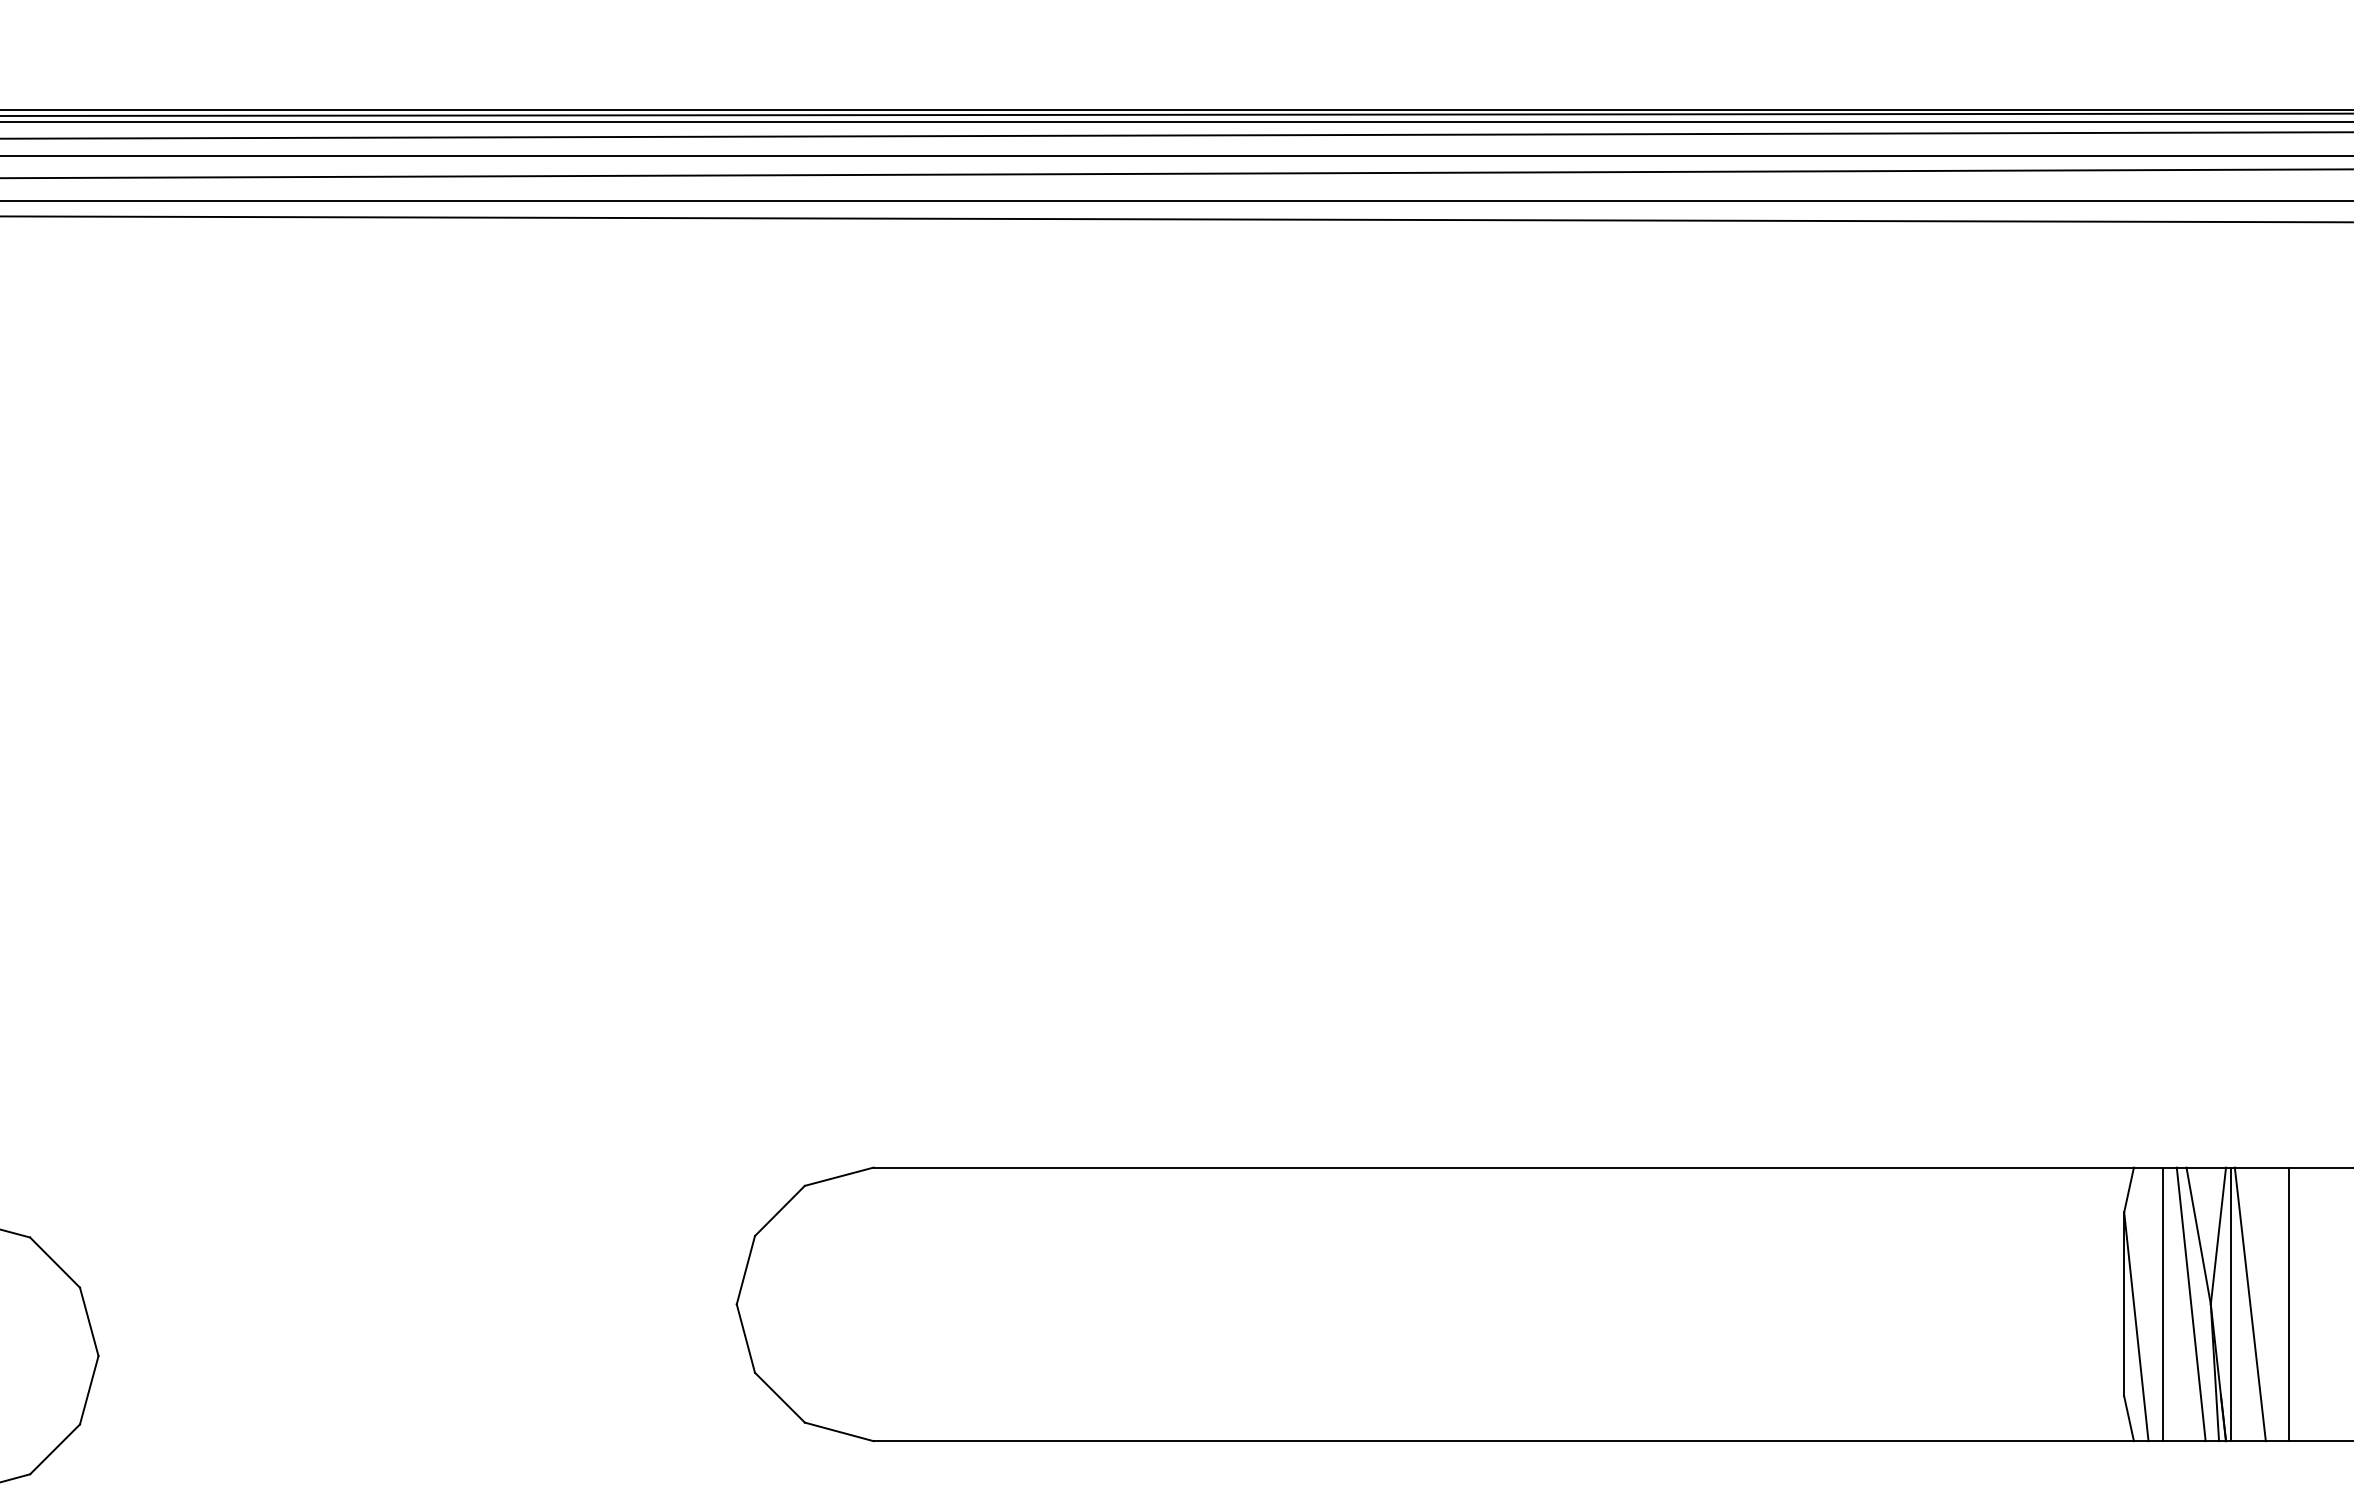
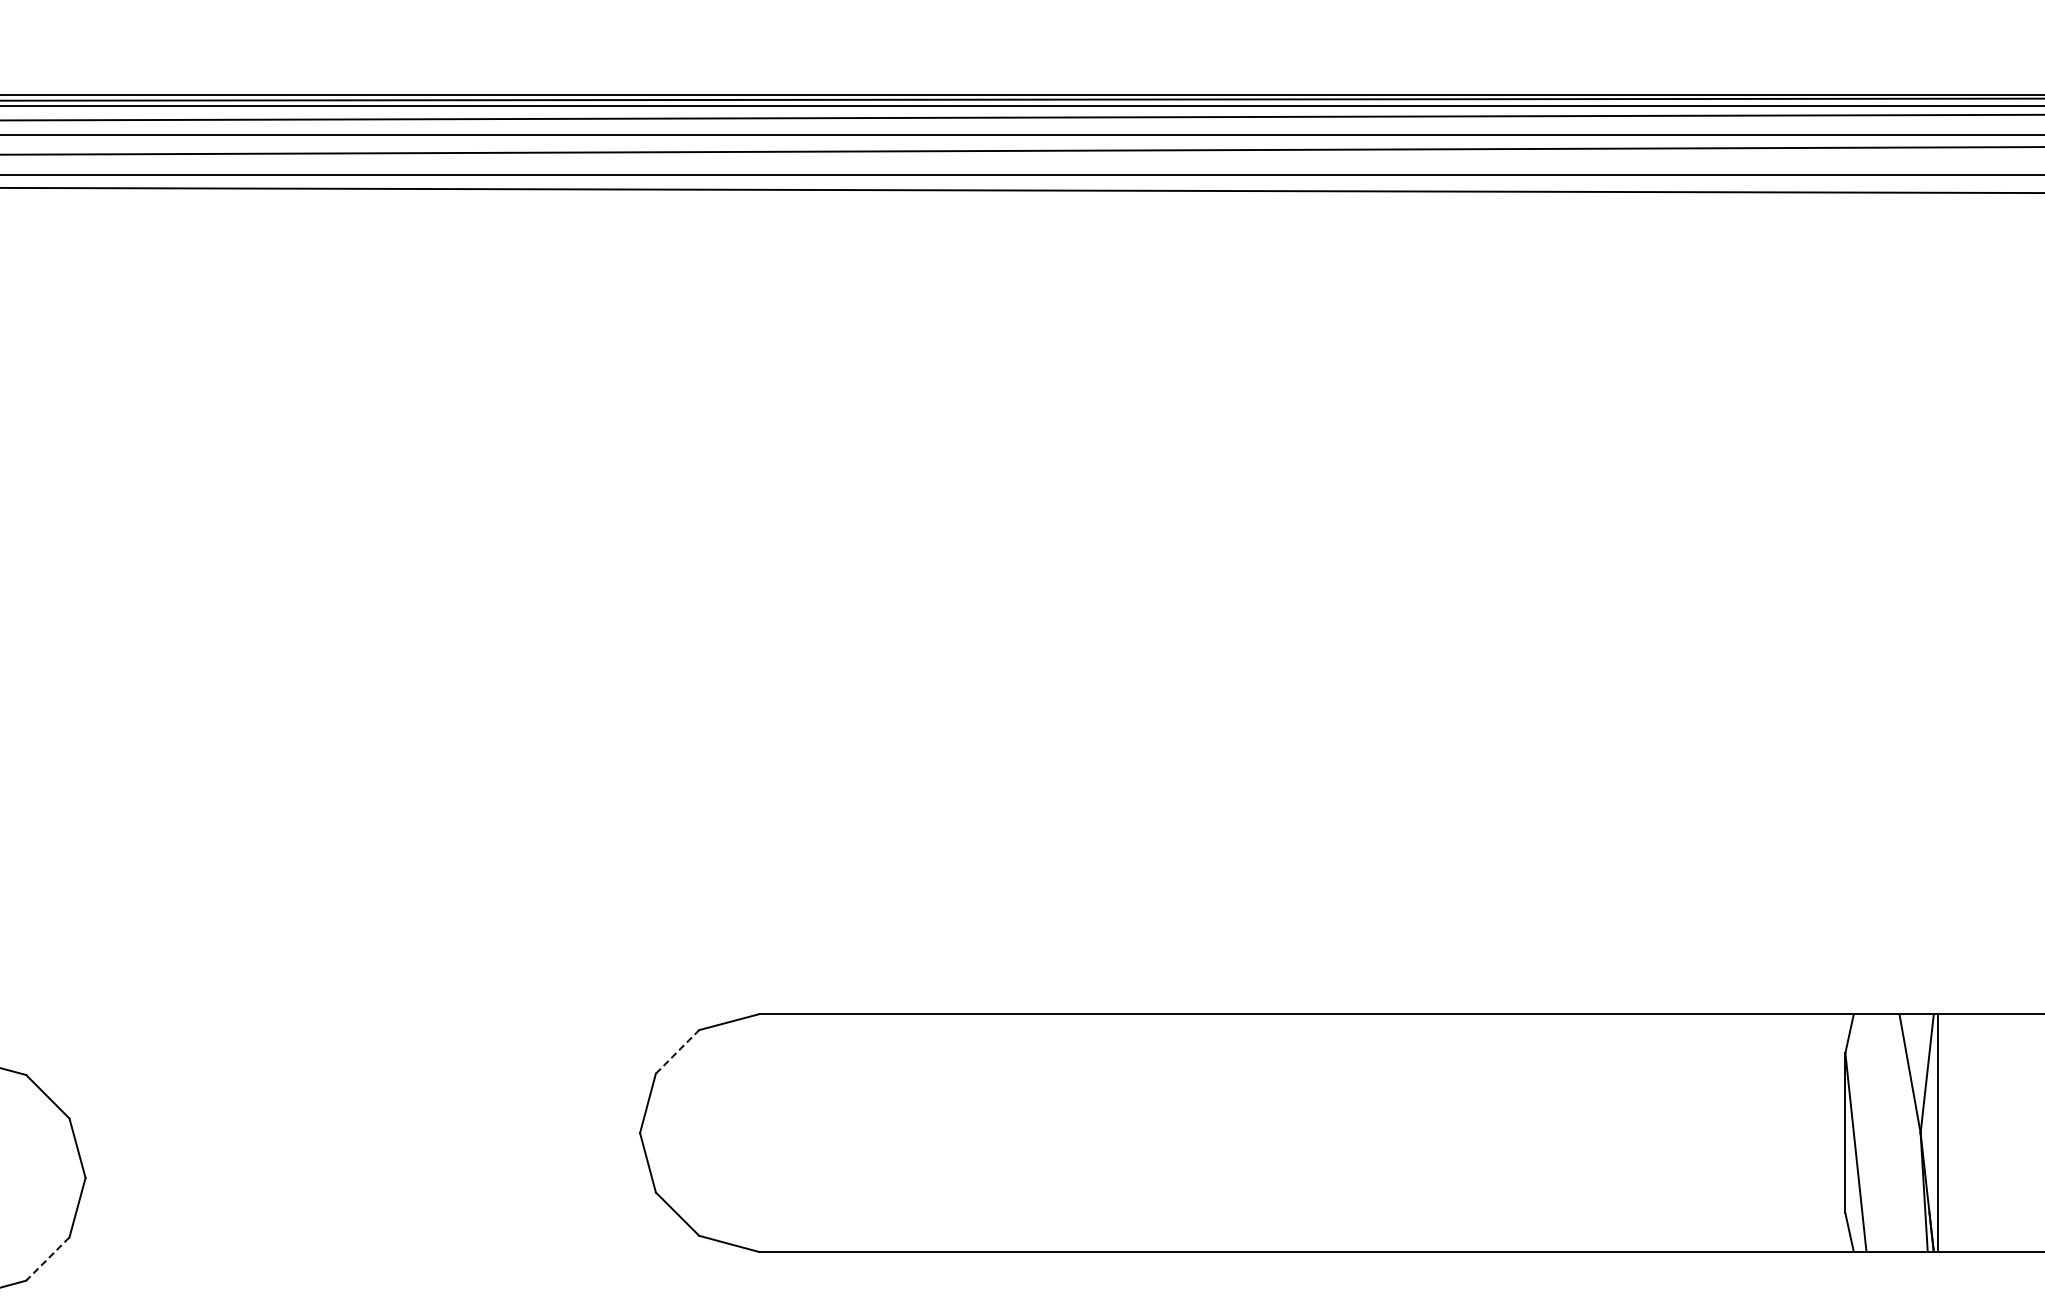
line: (779, 1210) -> (677, 1051), solid -> dashed
line: (2162, 1303) -> (1878, 1132), removed
line: (2191, 1303) -> (1903, 1132), removed
line: (2249, 1303) -> (1954, 1132), removed
line: (2288, 1303) -> (1988, 1132), removed
line: (54, 1449) -> (47, 1259), solid -> dashed

